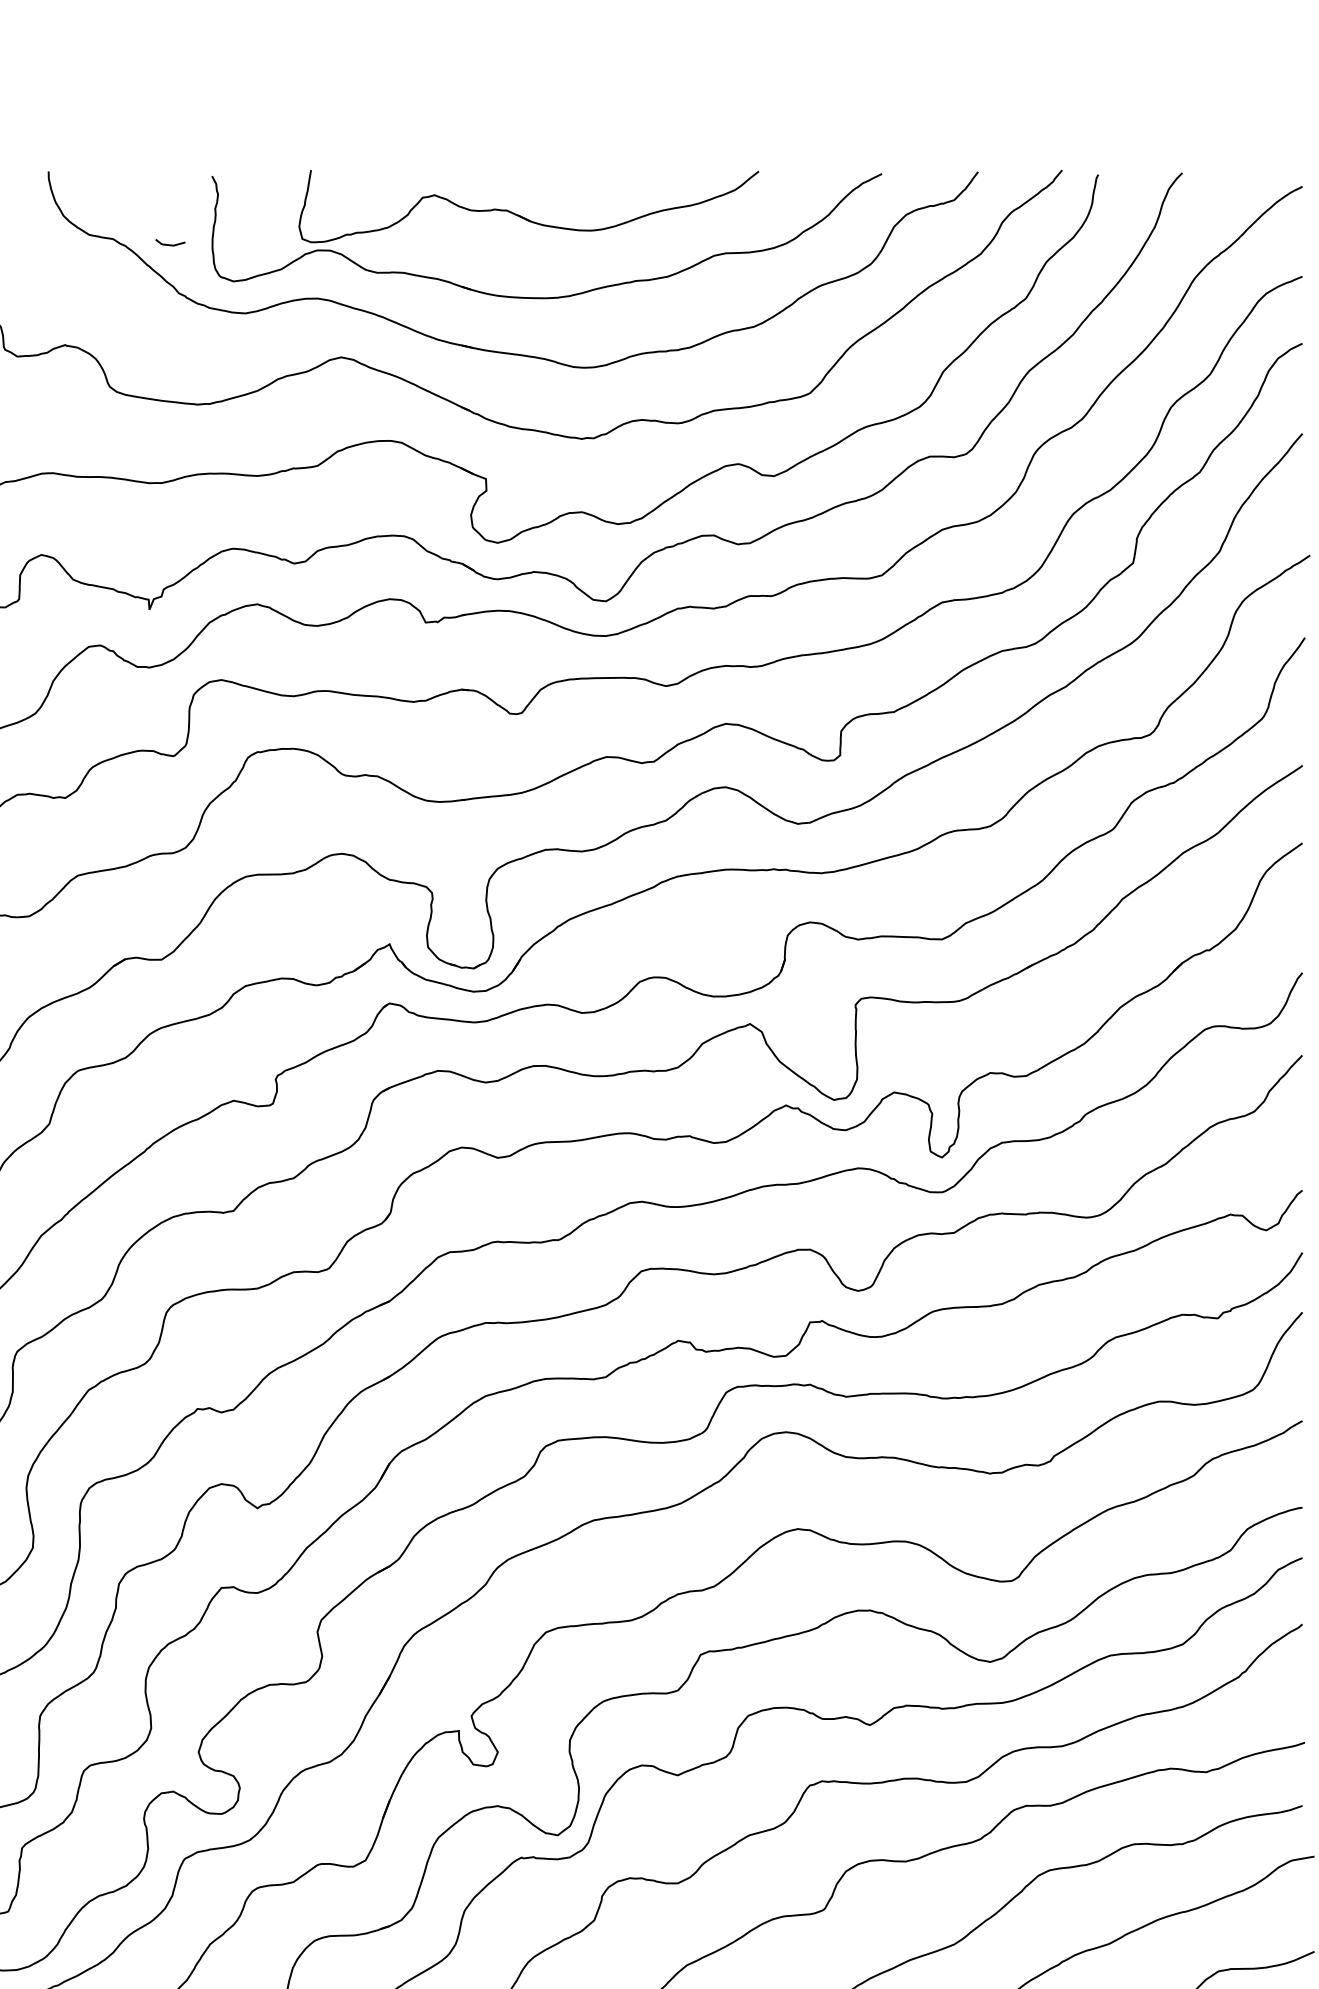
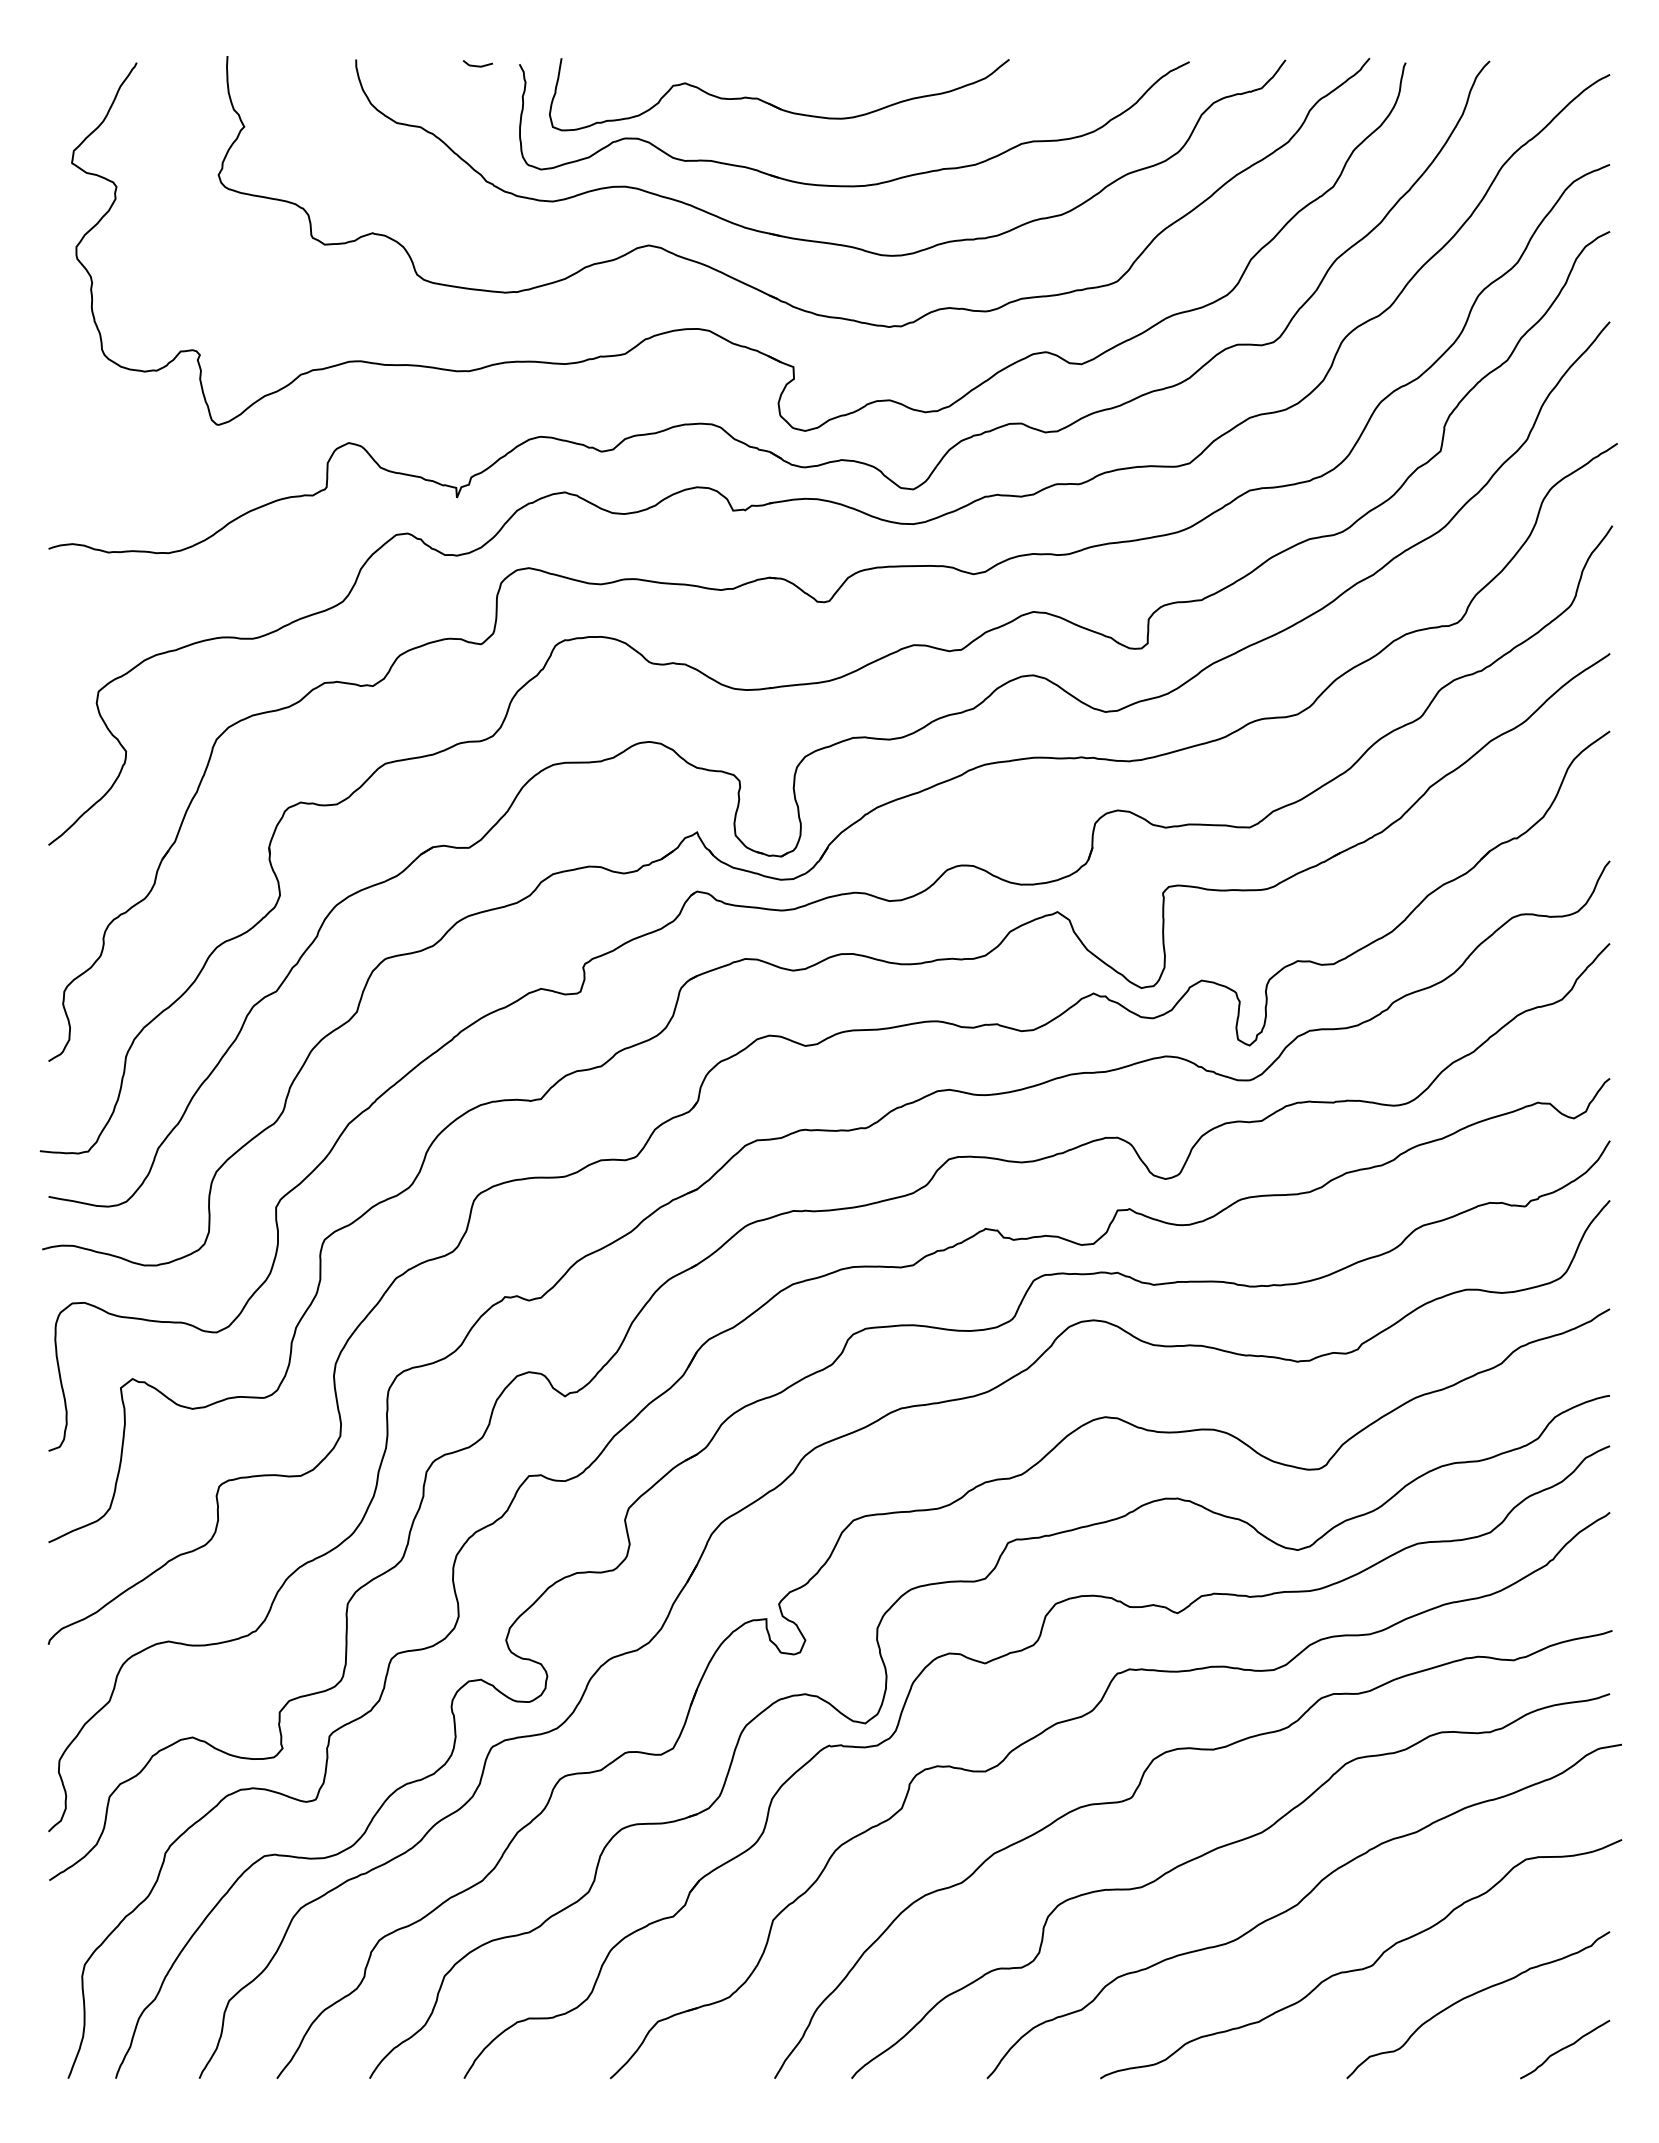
part: (523, 216) -> (773, 104), moved
line: (170, 244) -> (477, 65), moved

